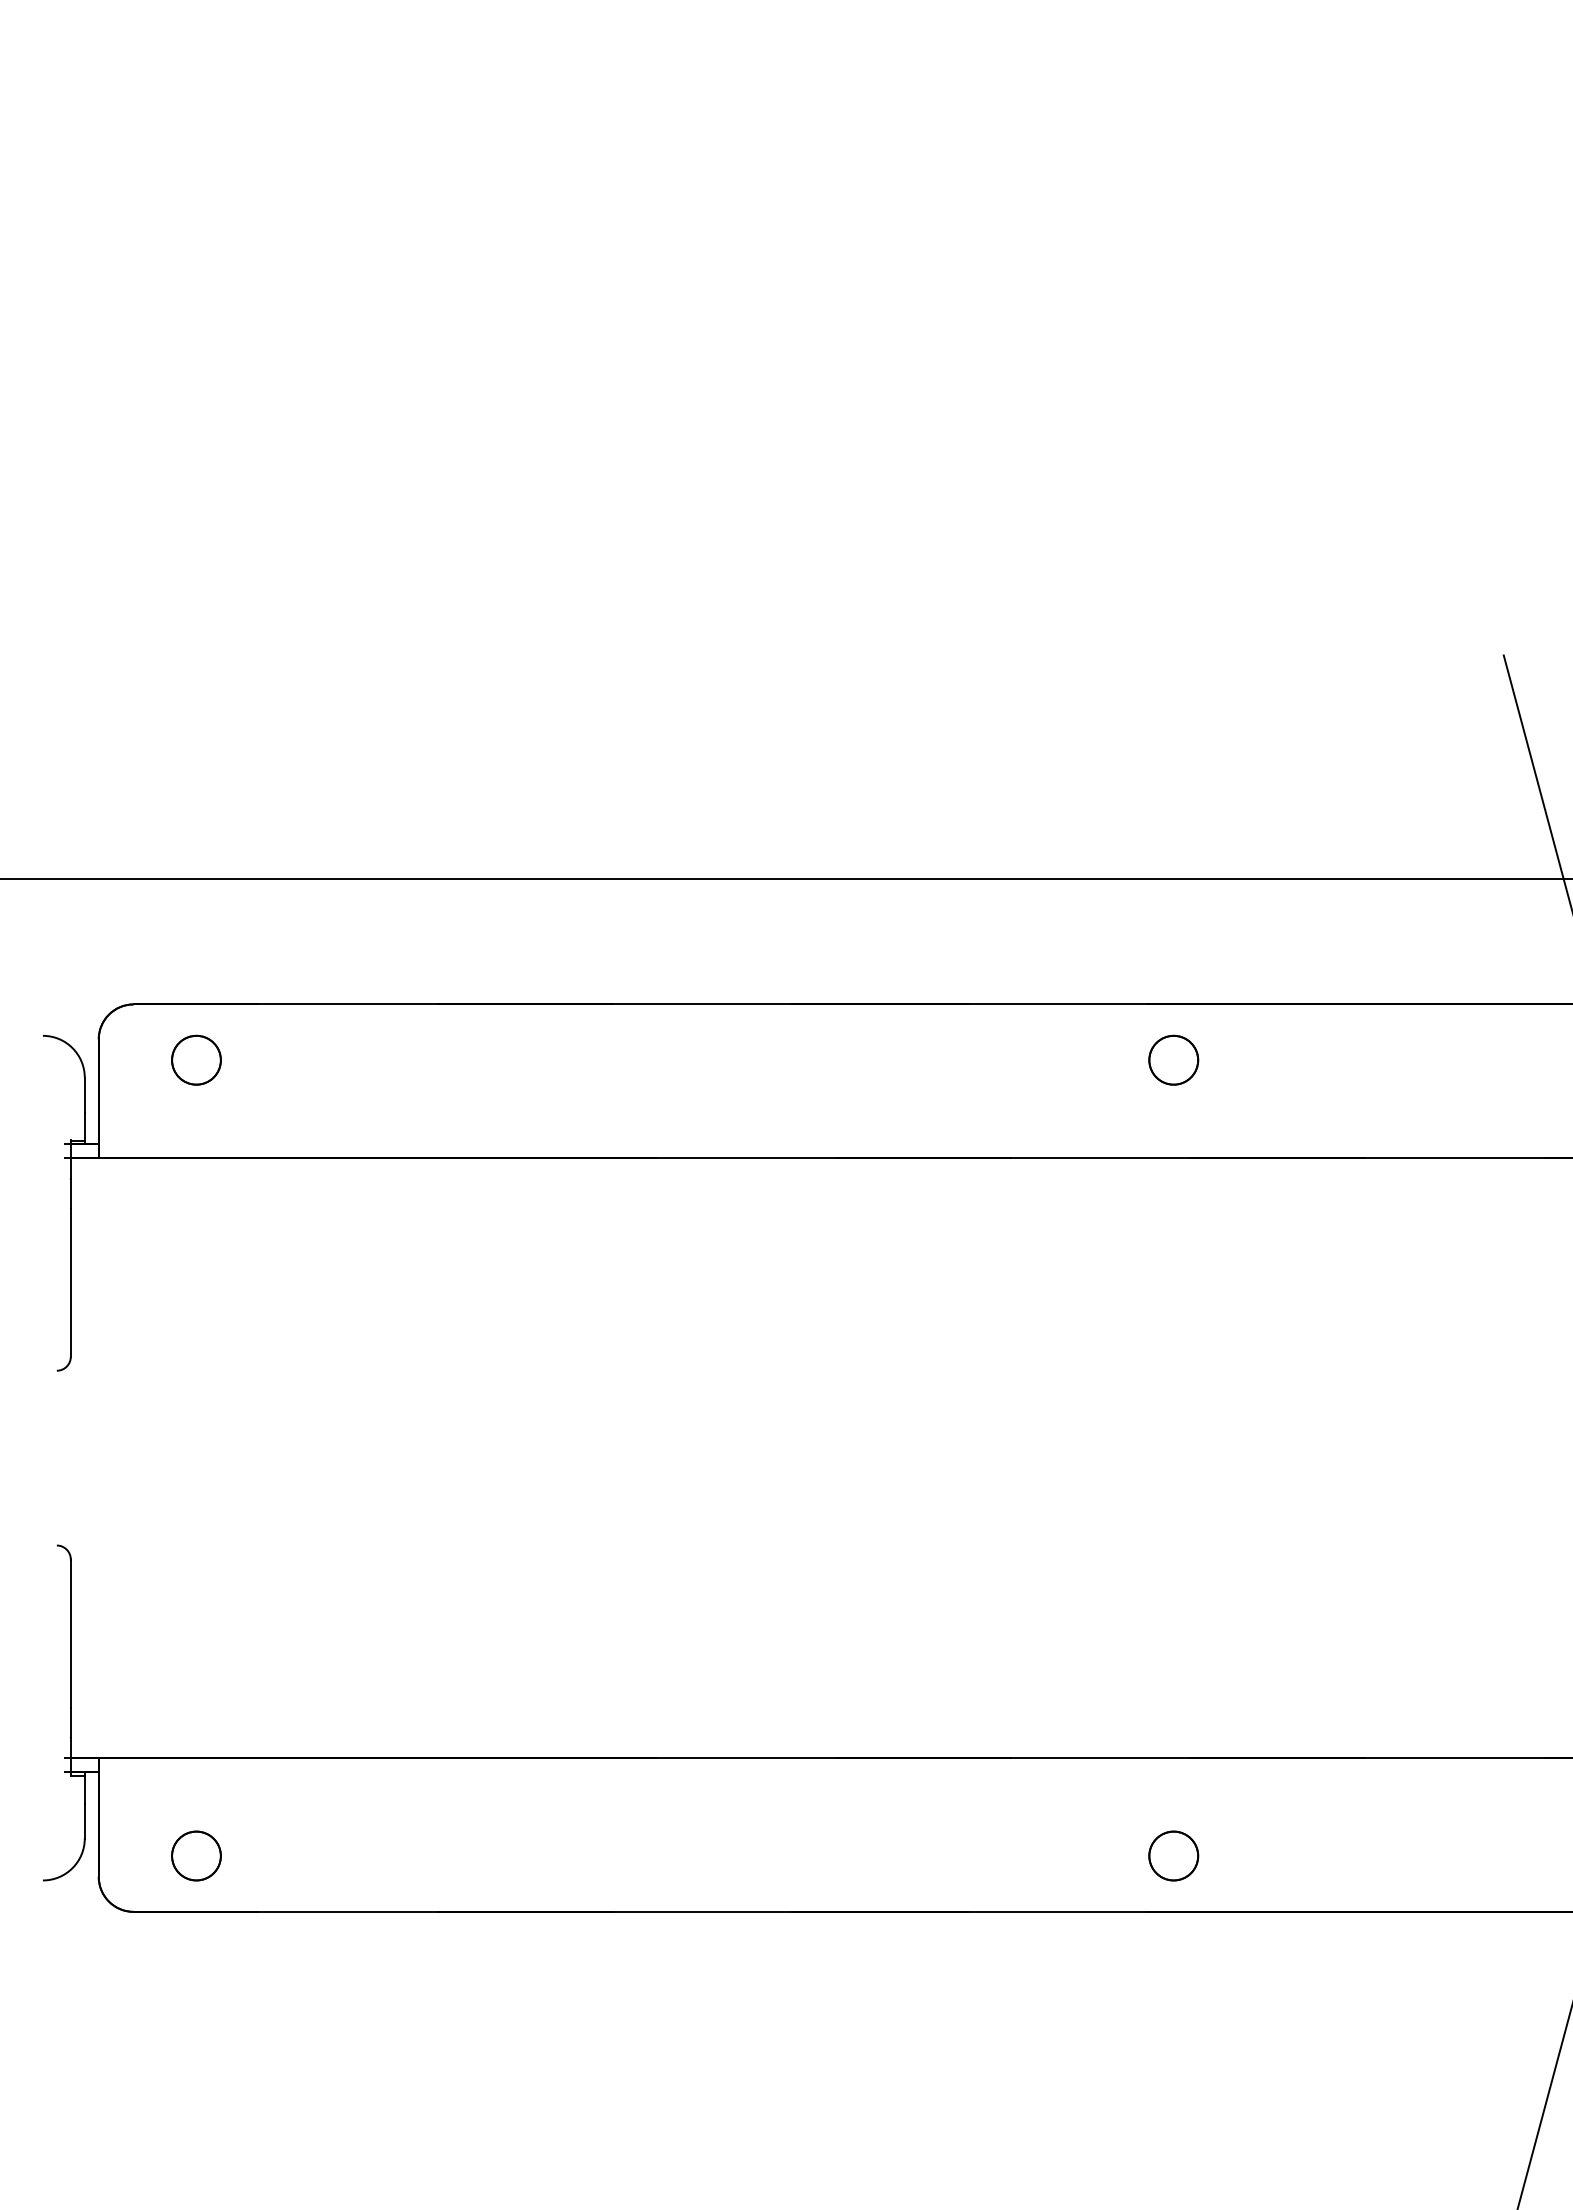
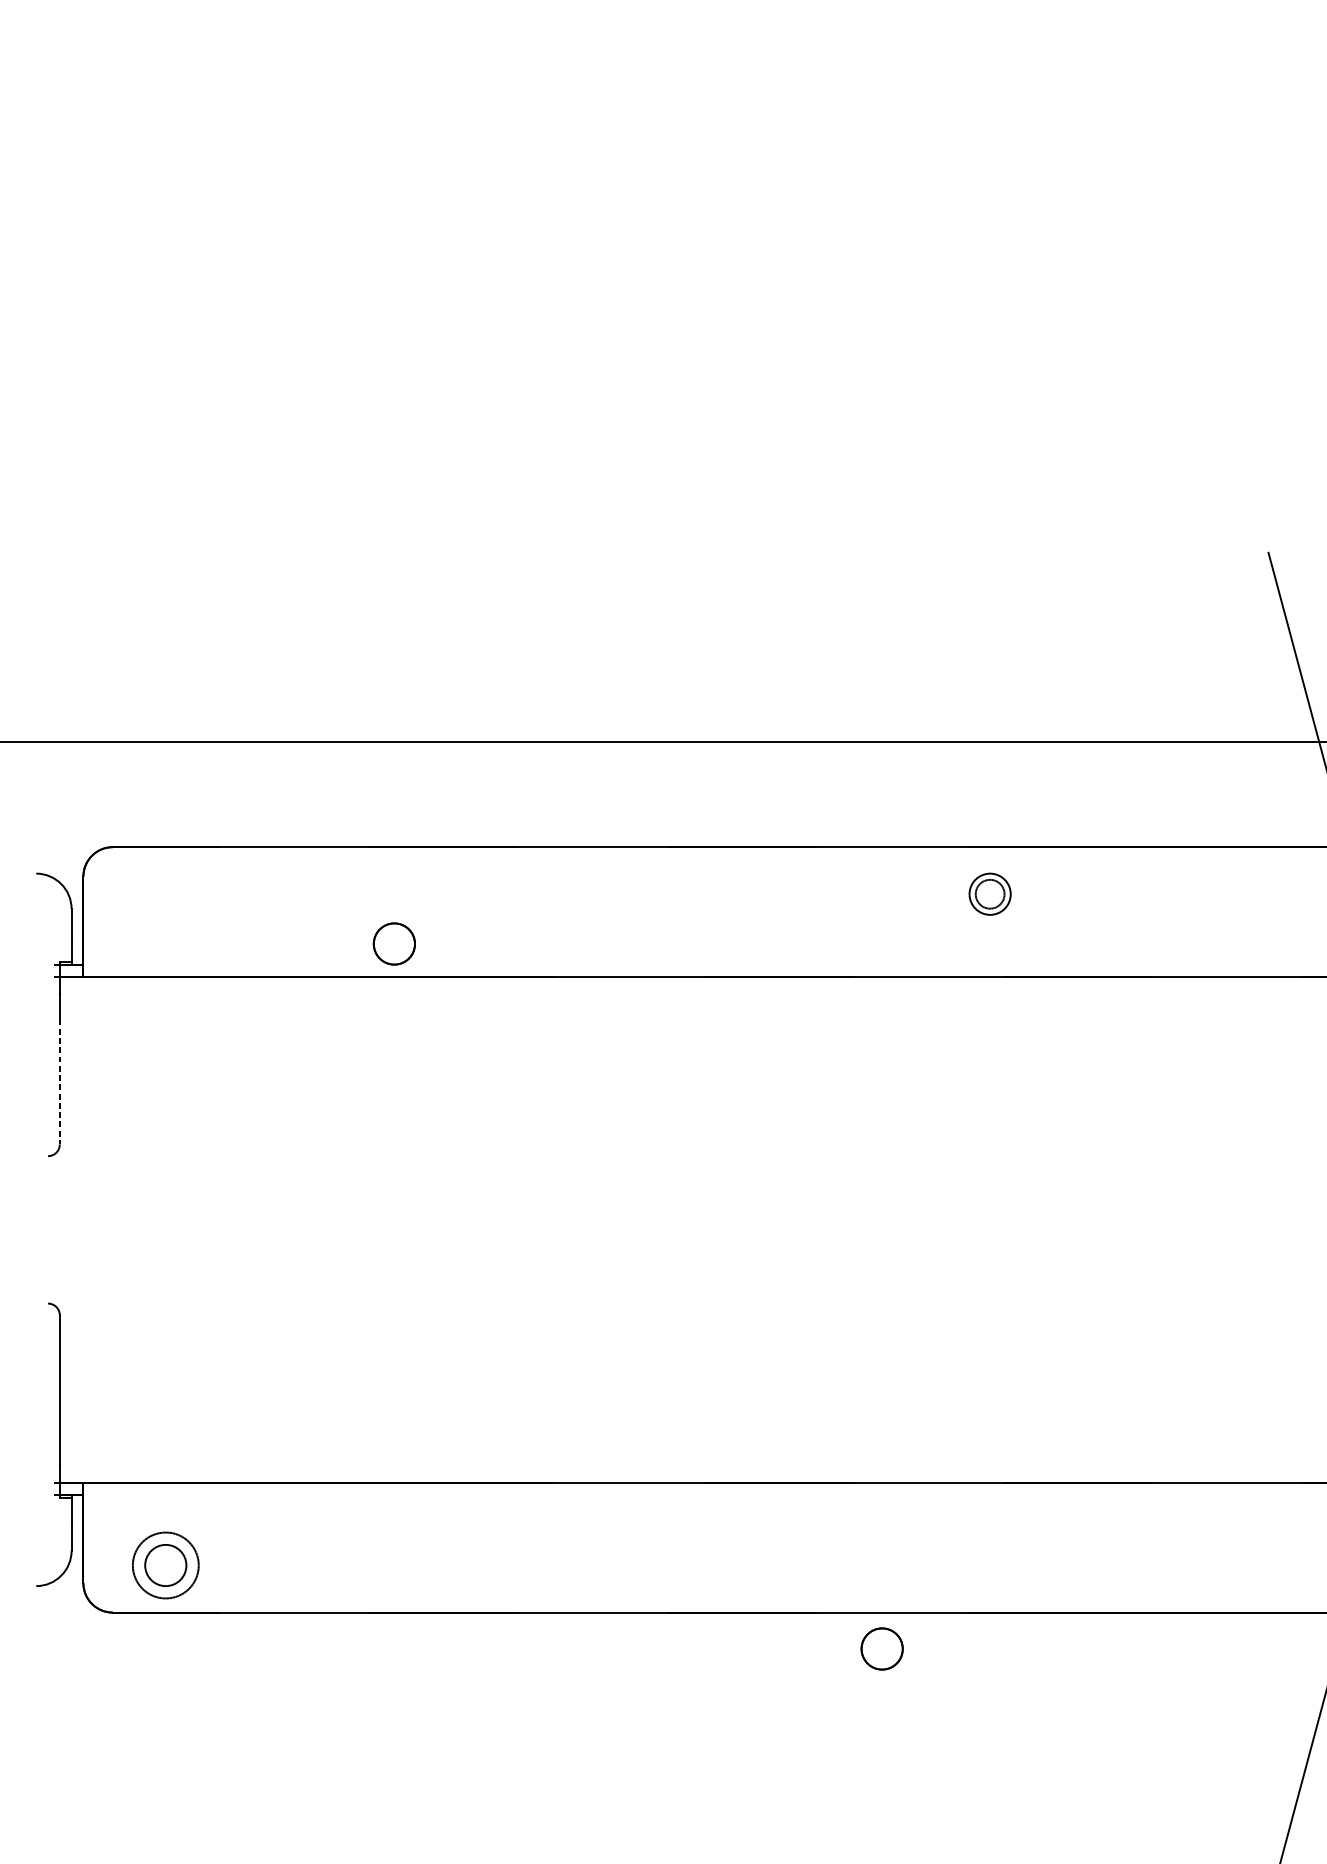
part: (196, 1059) -> (394, 943), moved
circle: (1173, 1059) -> (989, 893), size x0.7
line: (70, 1283) -> (59, 1082), solid -> dashed
circle: (196, 1855) -> (165, 1565), size x1.6
part: (1173, 1855) -> (881, 1648), moved

